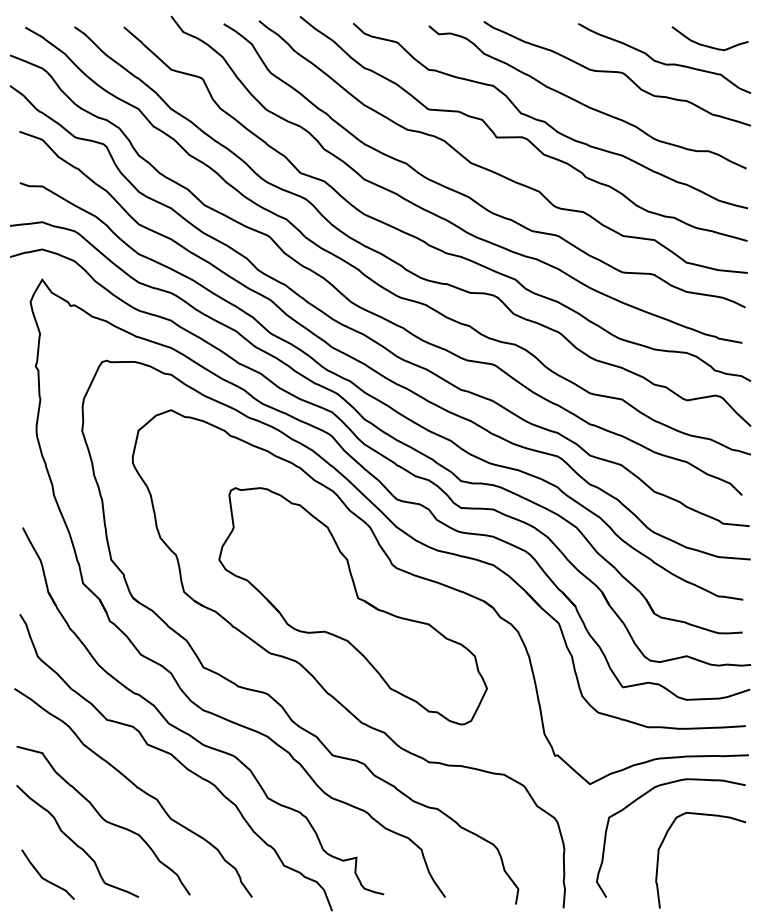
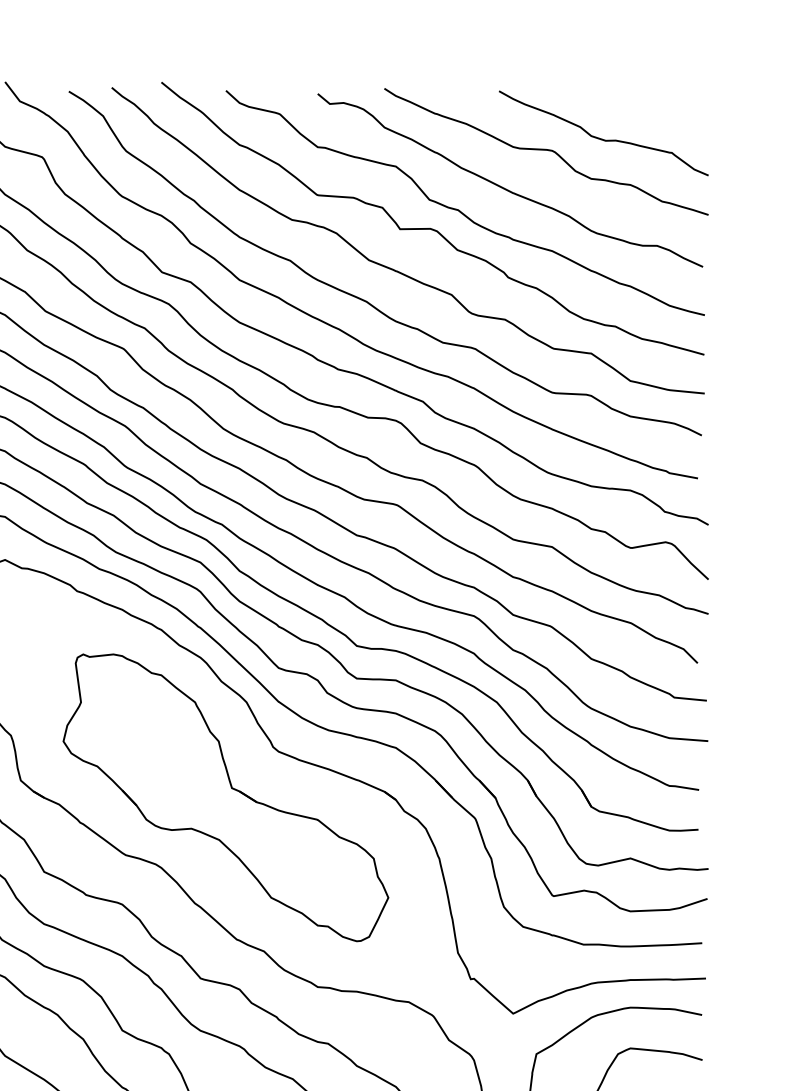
curve: (708, 45) -> (656, 117), removed

